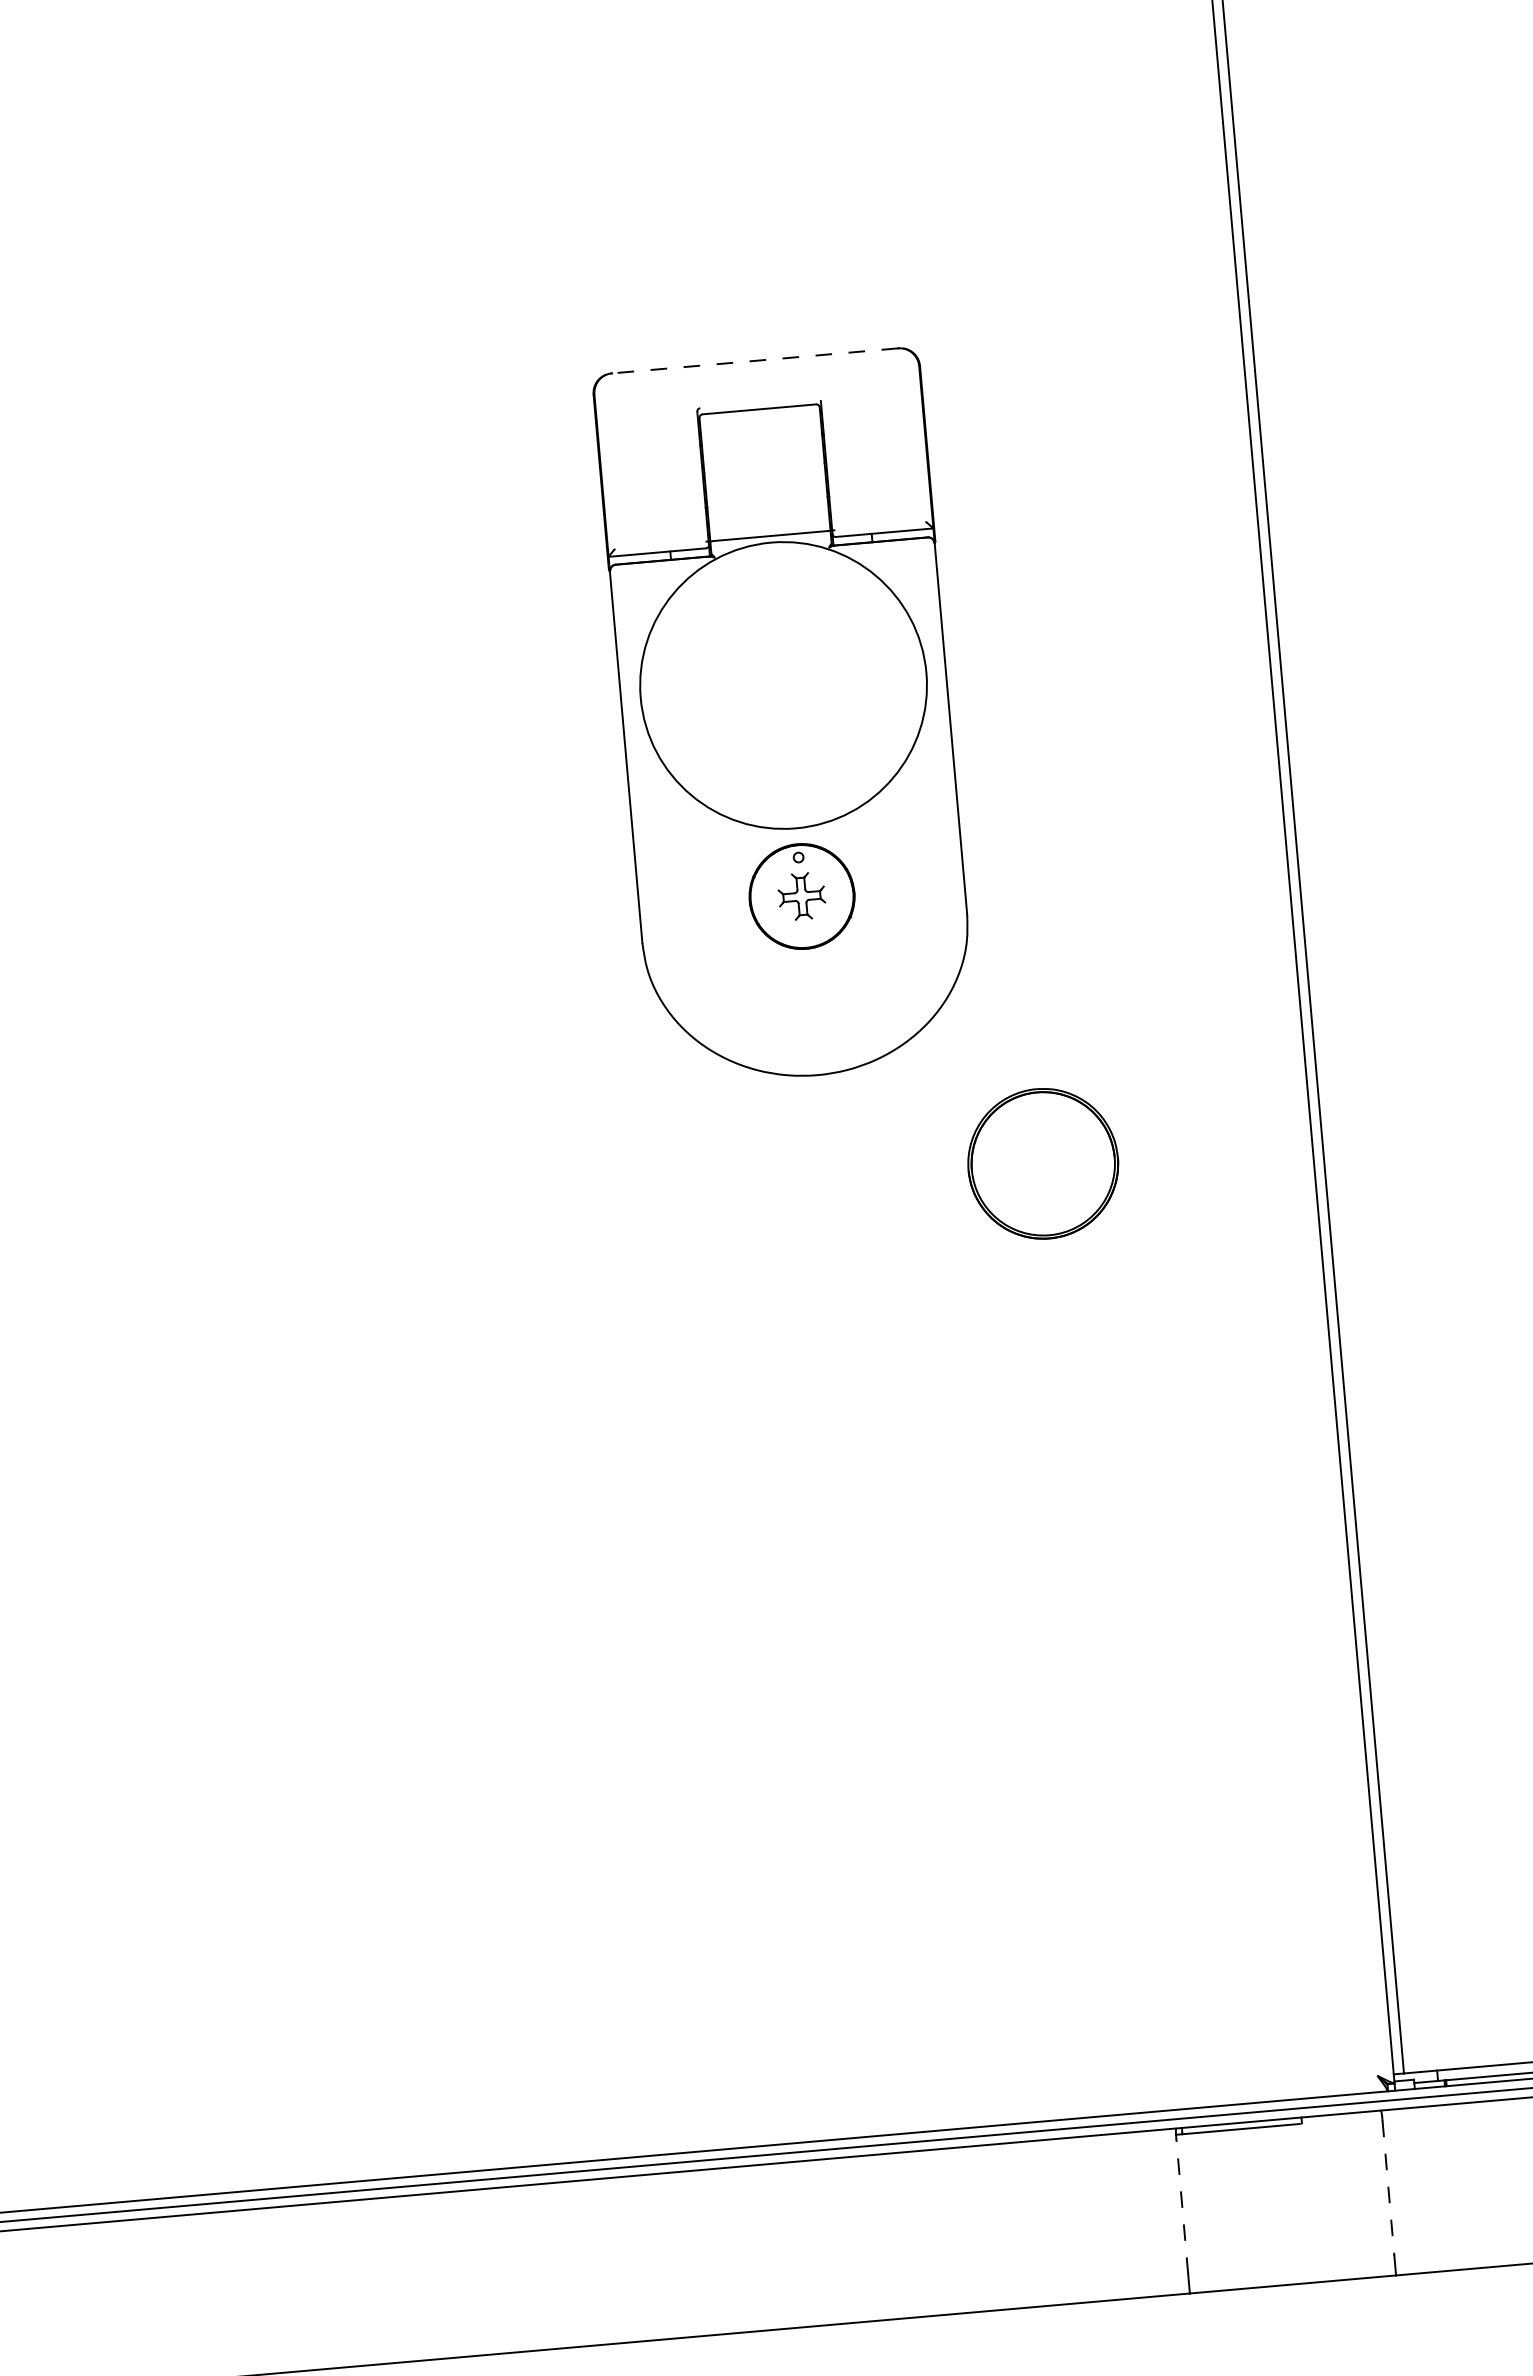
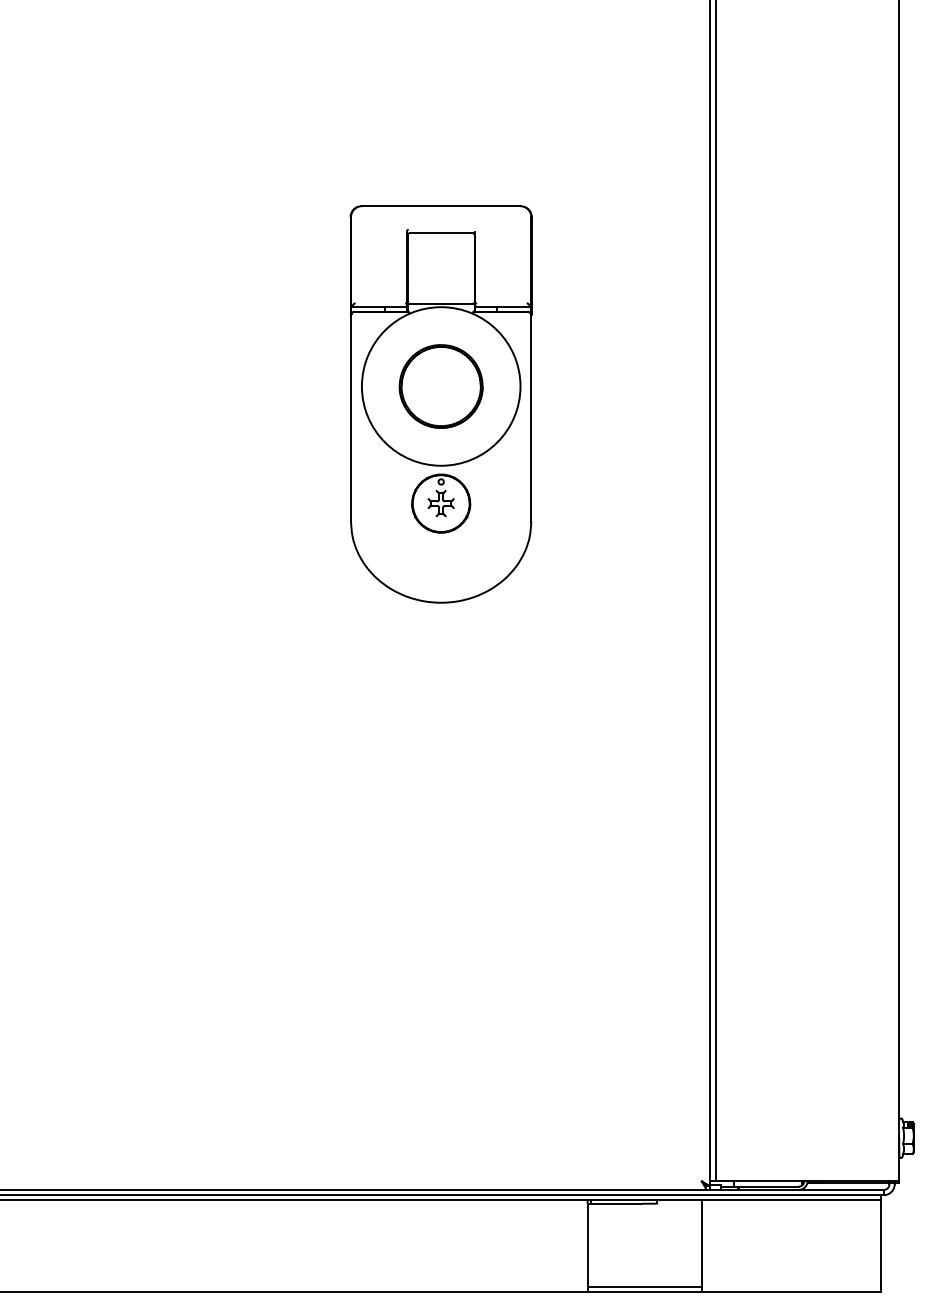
line: (753, 361) -> (440, 206), dashed -> solid
part: (1041, 1163) -> (440, 386), moved
line: (1387, 2188) -> (701, 1243), dashed -> solid
line: (1182, 2204) -> (587, 1242), dashed -> solid
line: (1291, 2274) -> (644, 1286), added

